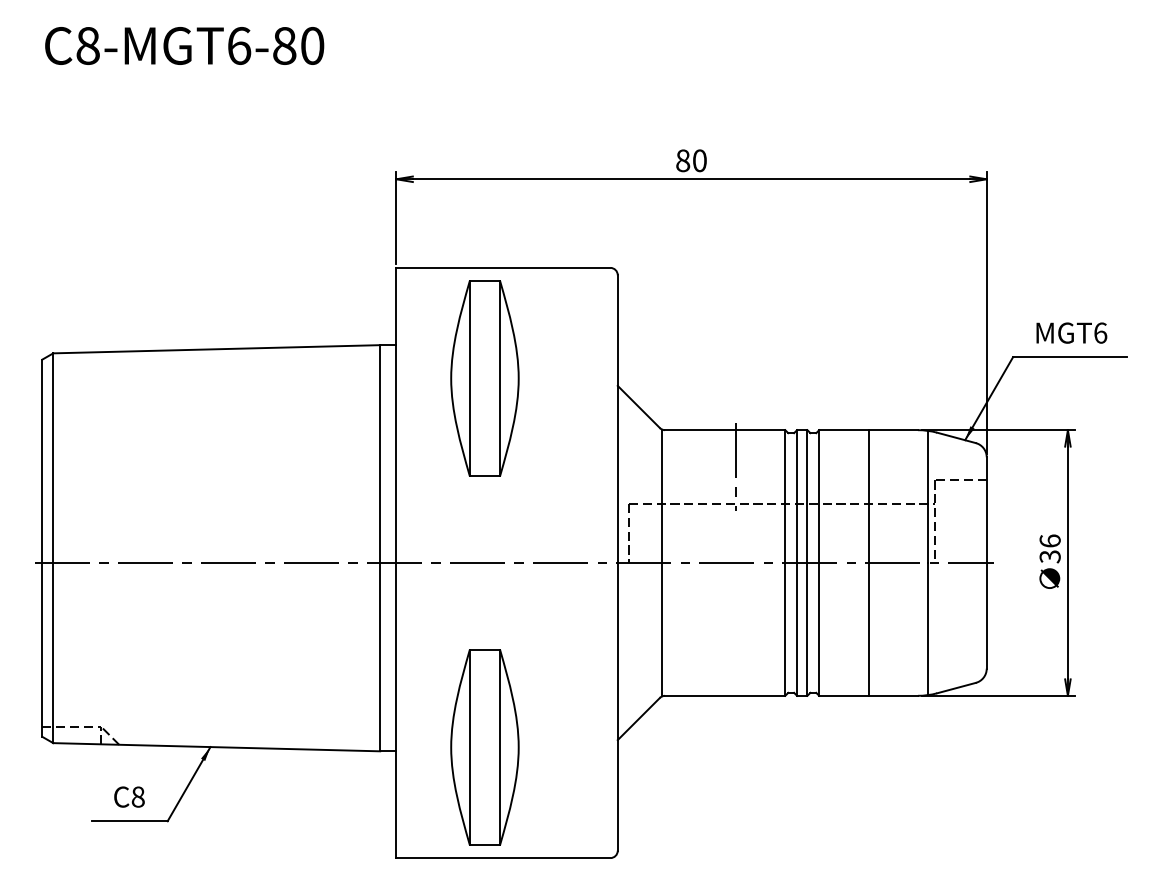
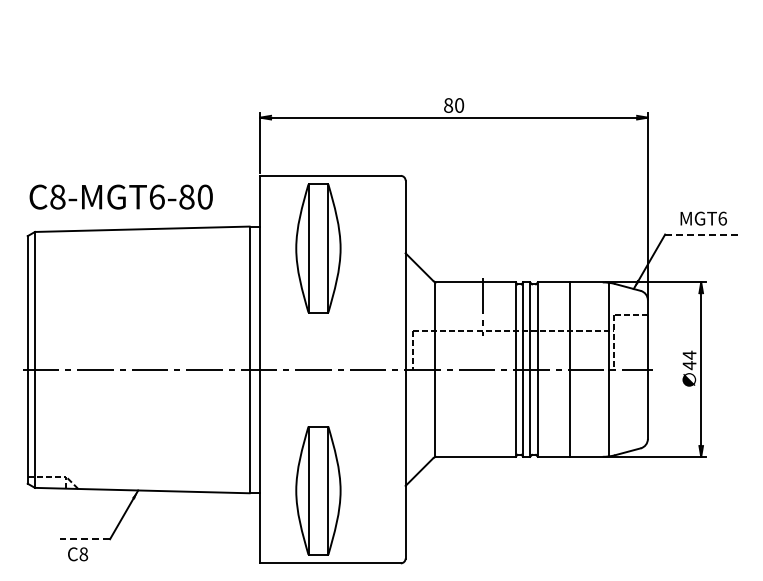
text: (183, 44) -> (120, 196), moved
line: (1071, 357) -> (703, 234), solid -> dashed
text: (1050, 549) -> (689, 360), 36 -> 44
text: (130, 797) -> (78, 554), moved
line: (130, 821) -> (85, 539), solid -> dashed

